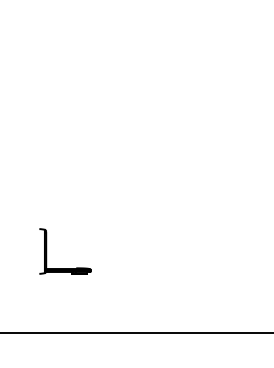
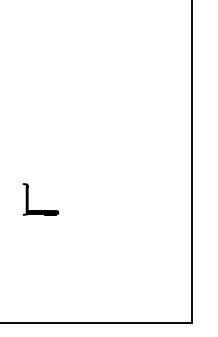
part: (66, 267) -> (41, 210), moved

